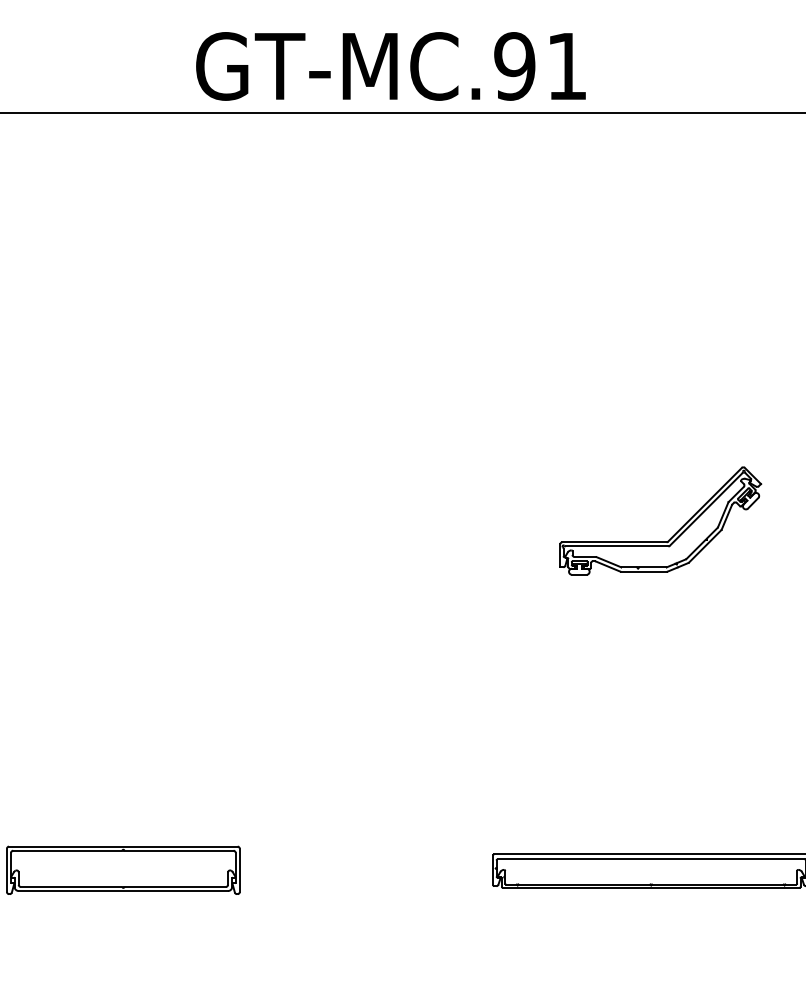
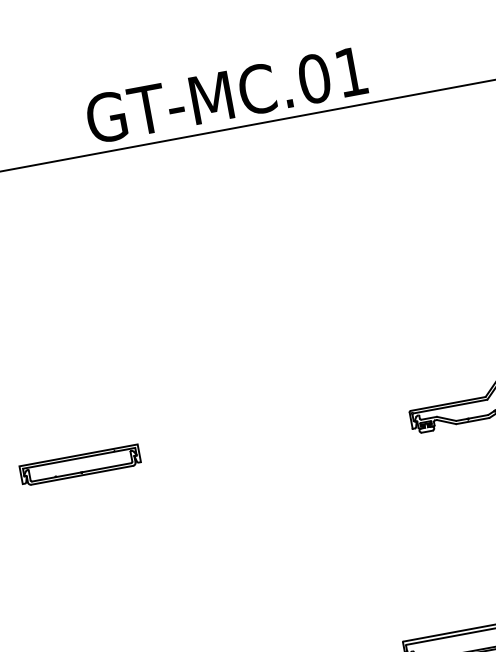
text: (514, 66) -> (314, 78), GT-MC.91 -> GT-MC.01
part: (99, 532) -> (80, 464), added

